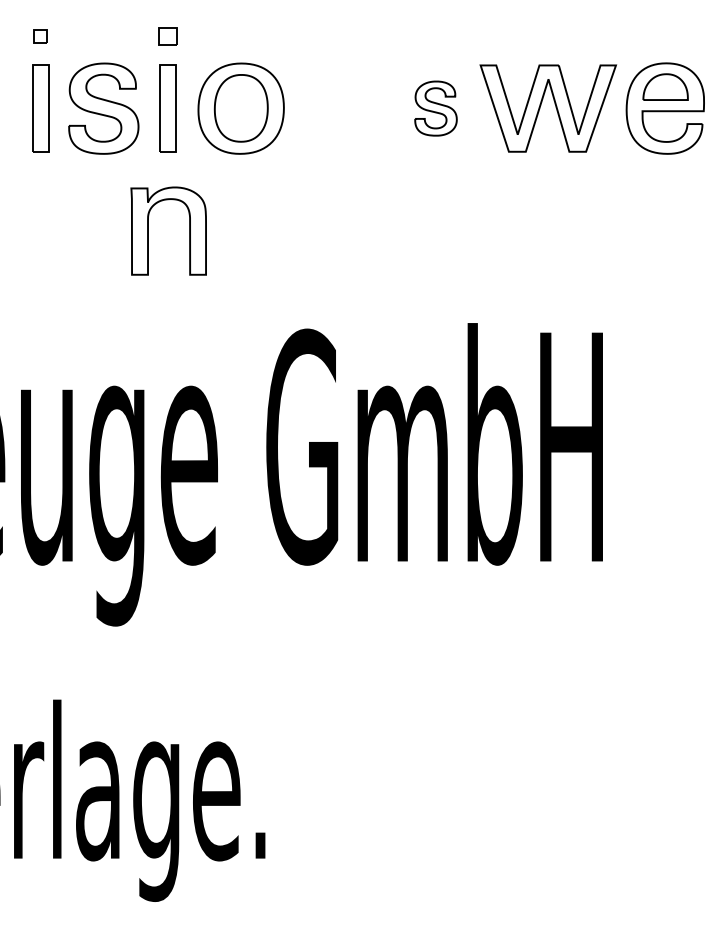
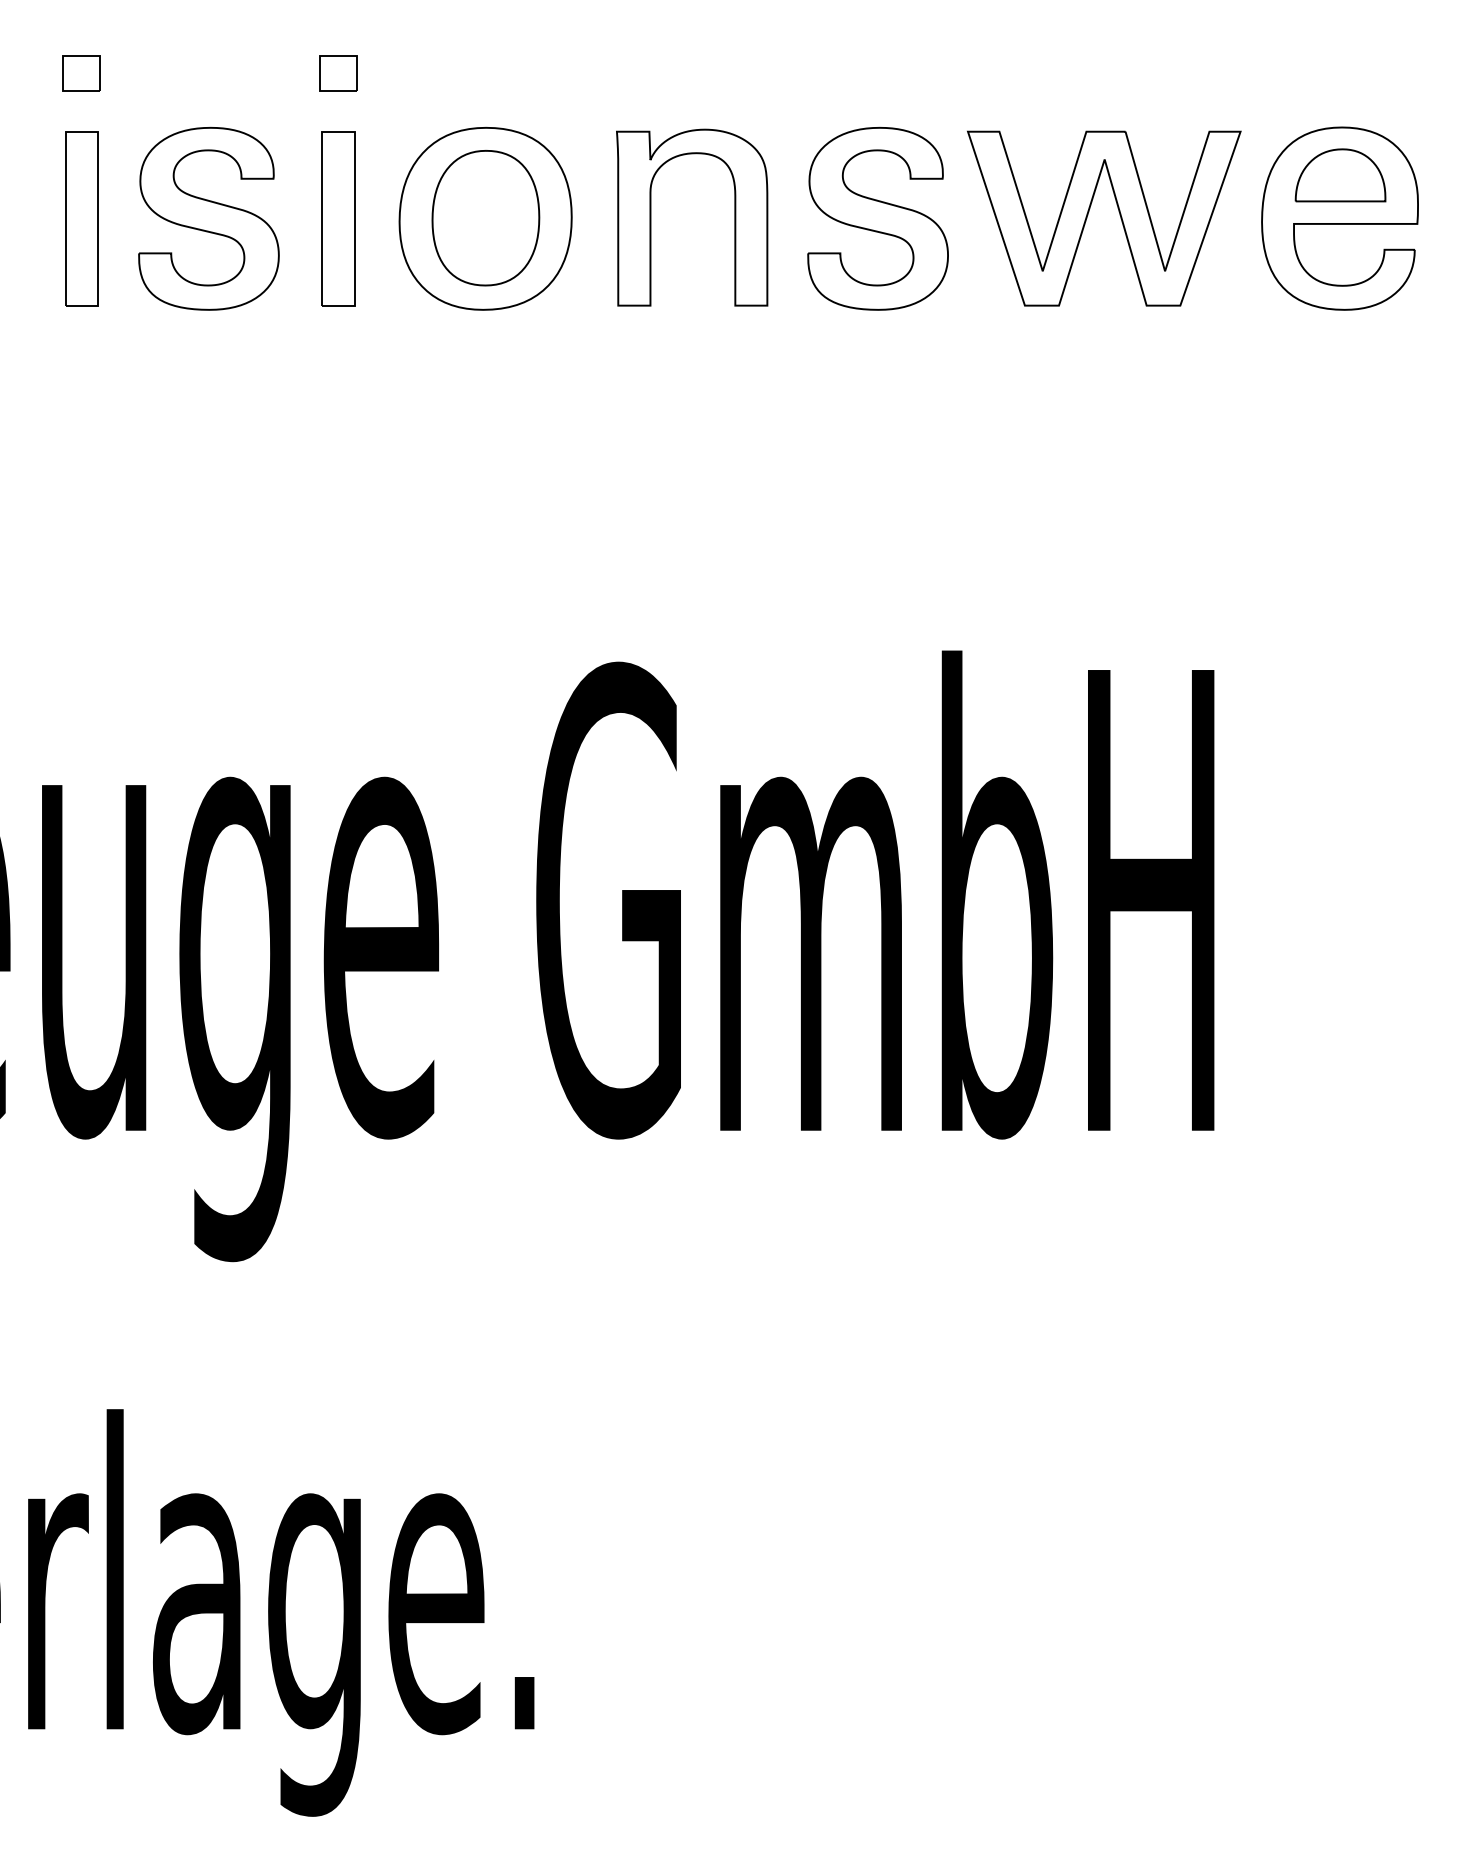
part: (40, 36) -> (81, 73), size x1.43
part: (435, 108) -> (877, 218), size x1.67
part: (148, 230) -> (651, 216), moved

